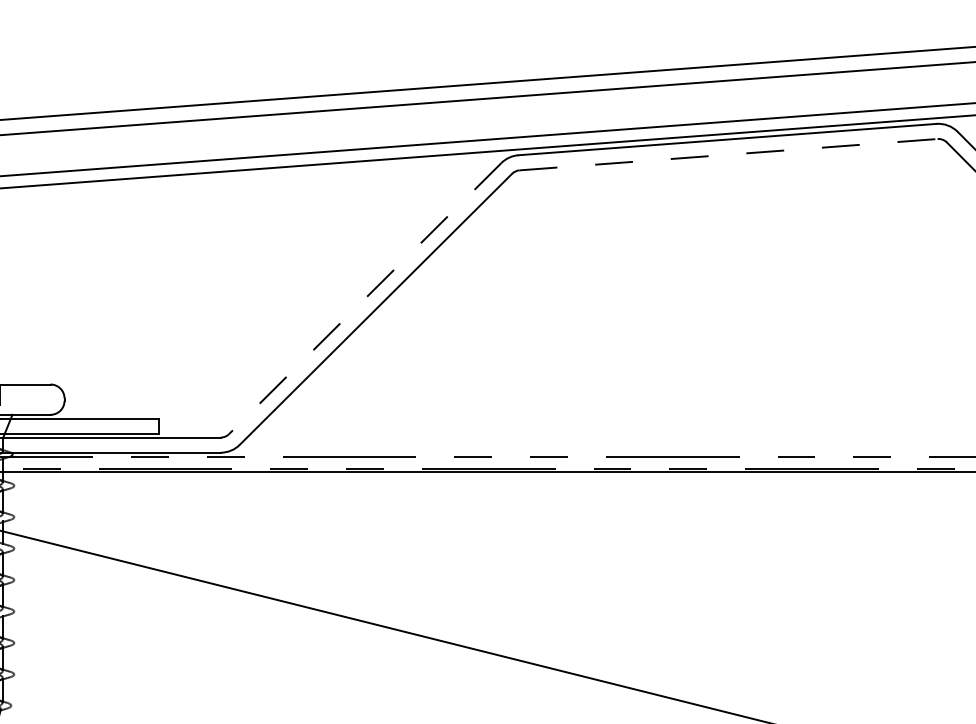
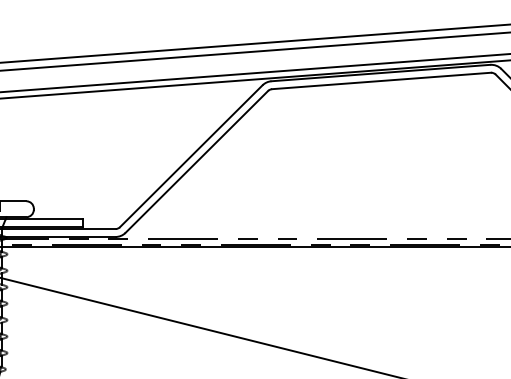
line: (728, 153) -> (381, 80), dashed -> solid
line: (365, 298) -> (191, 156), dashed -> solid

